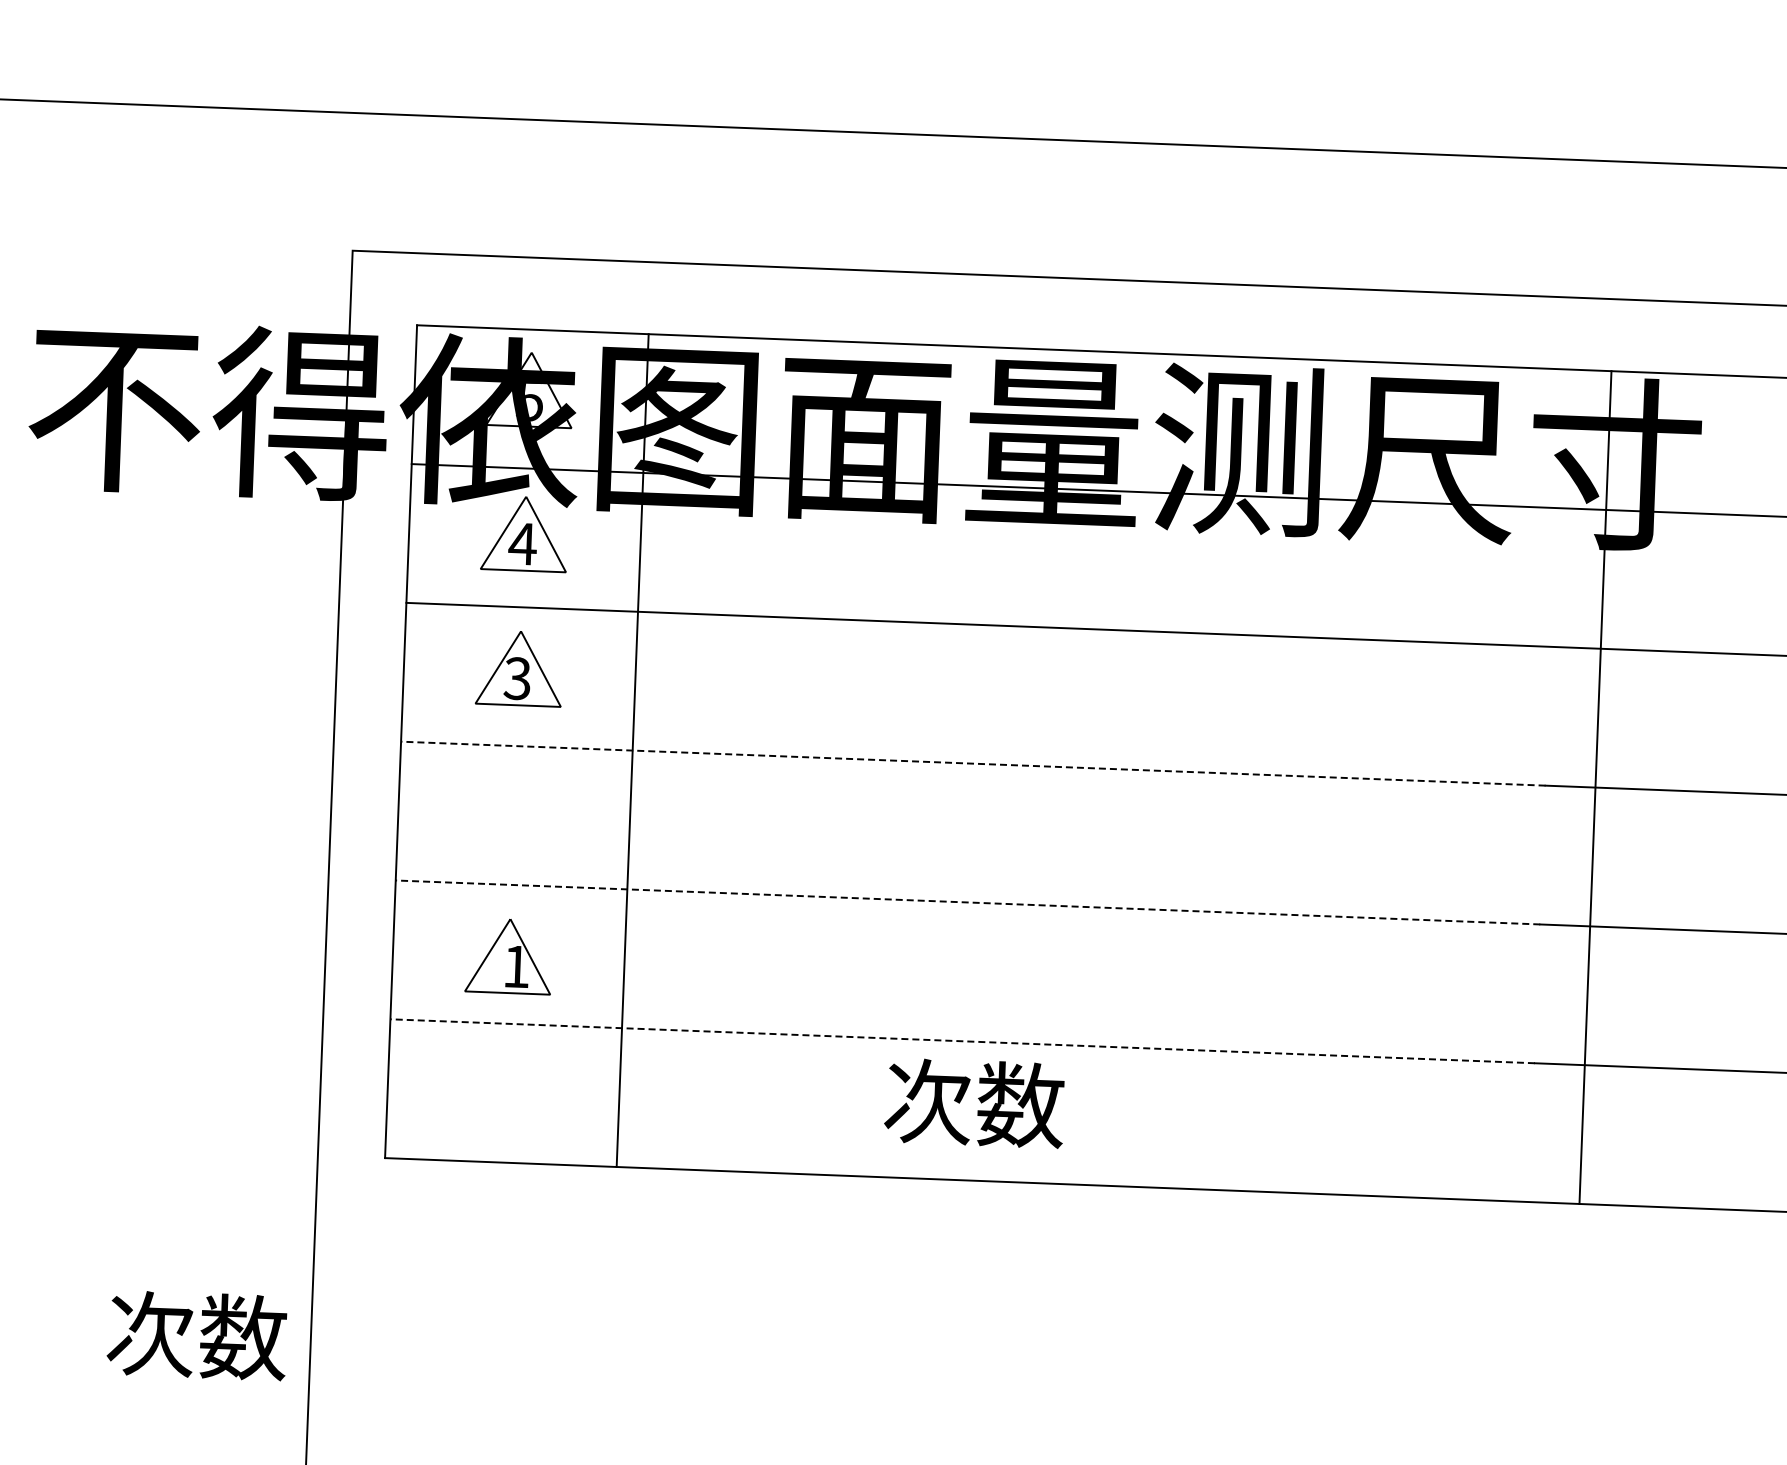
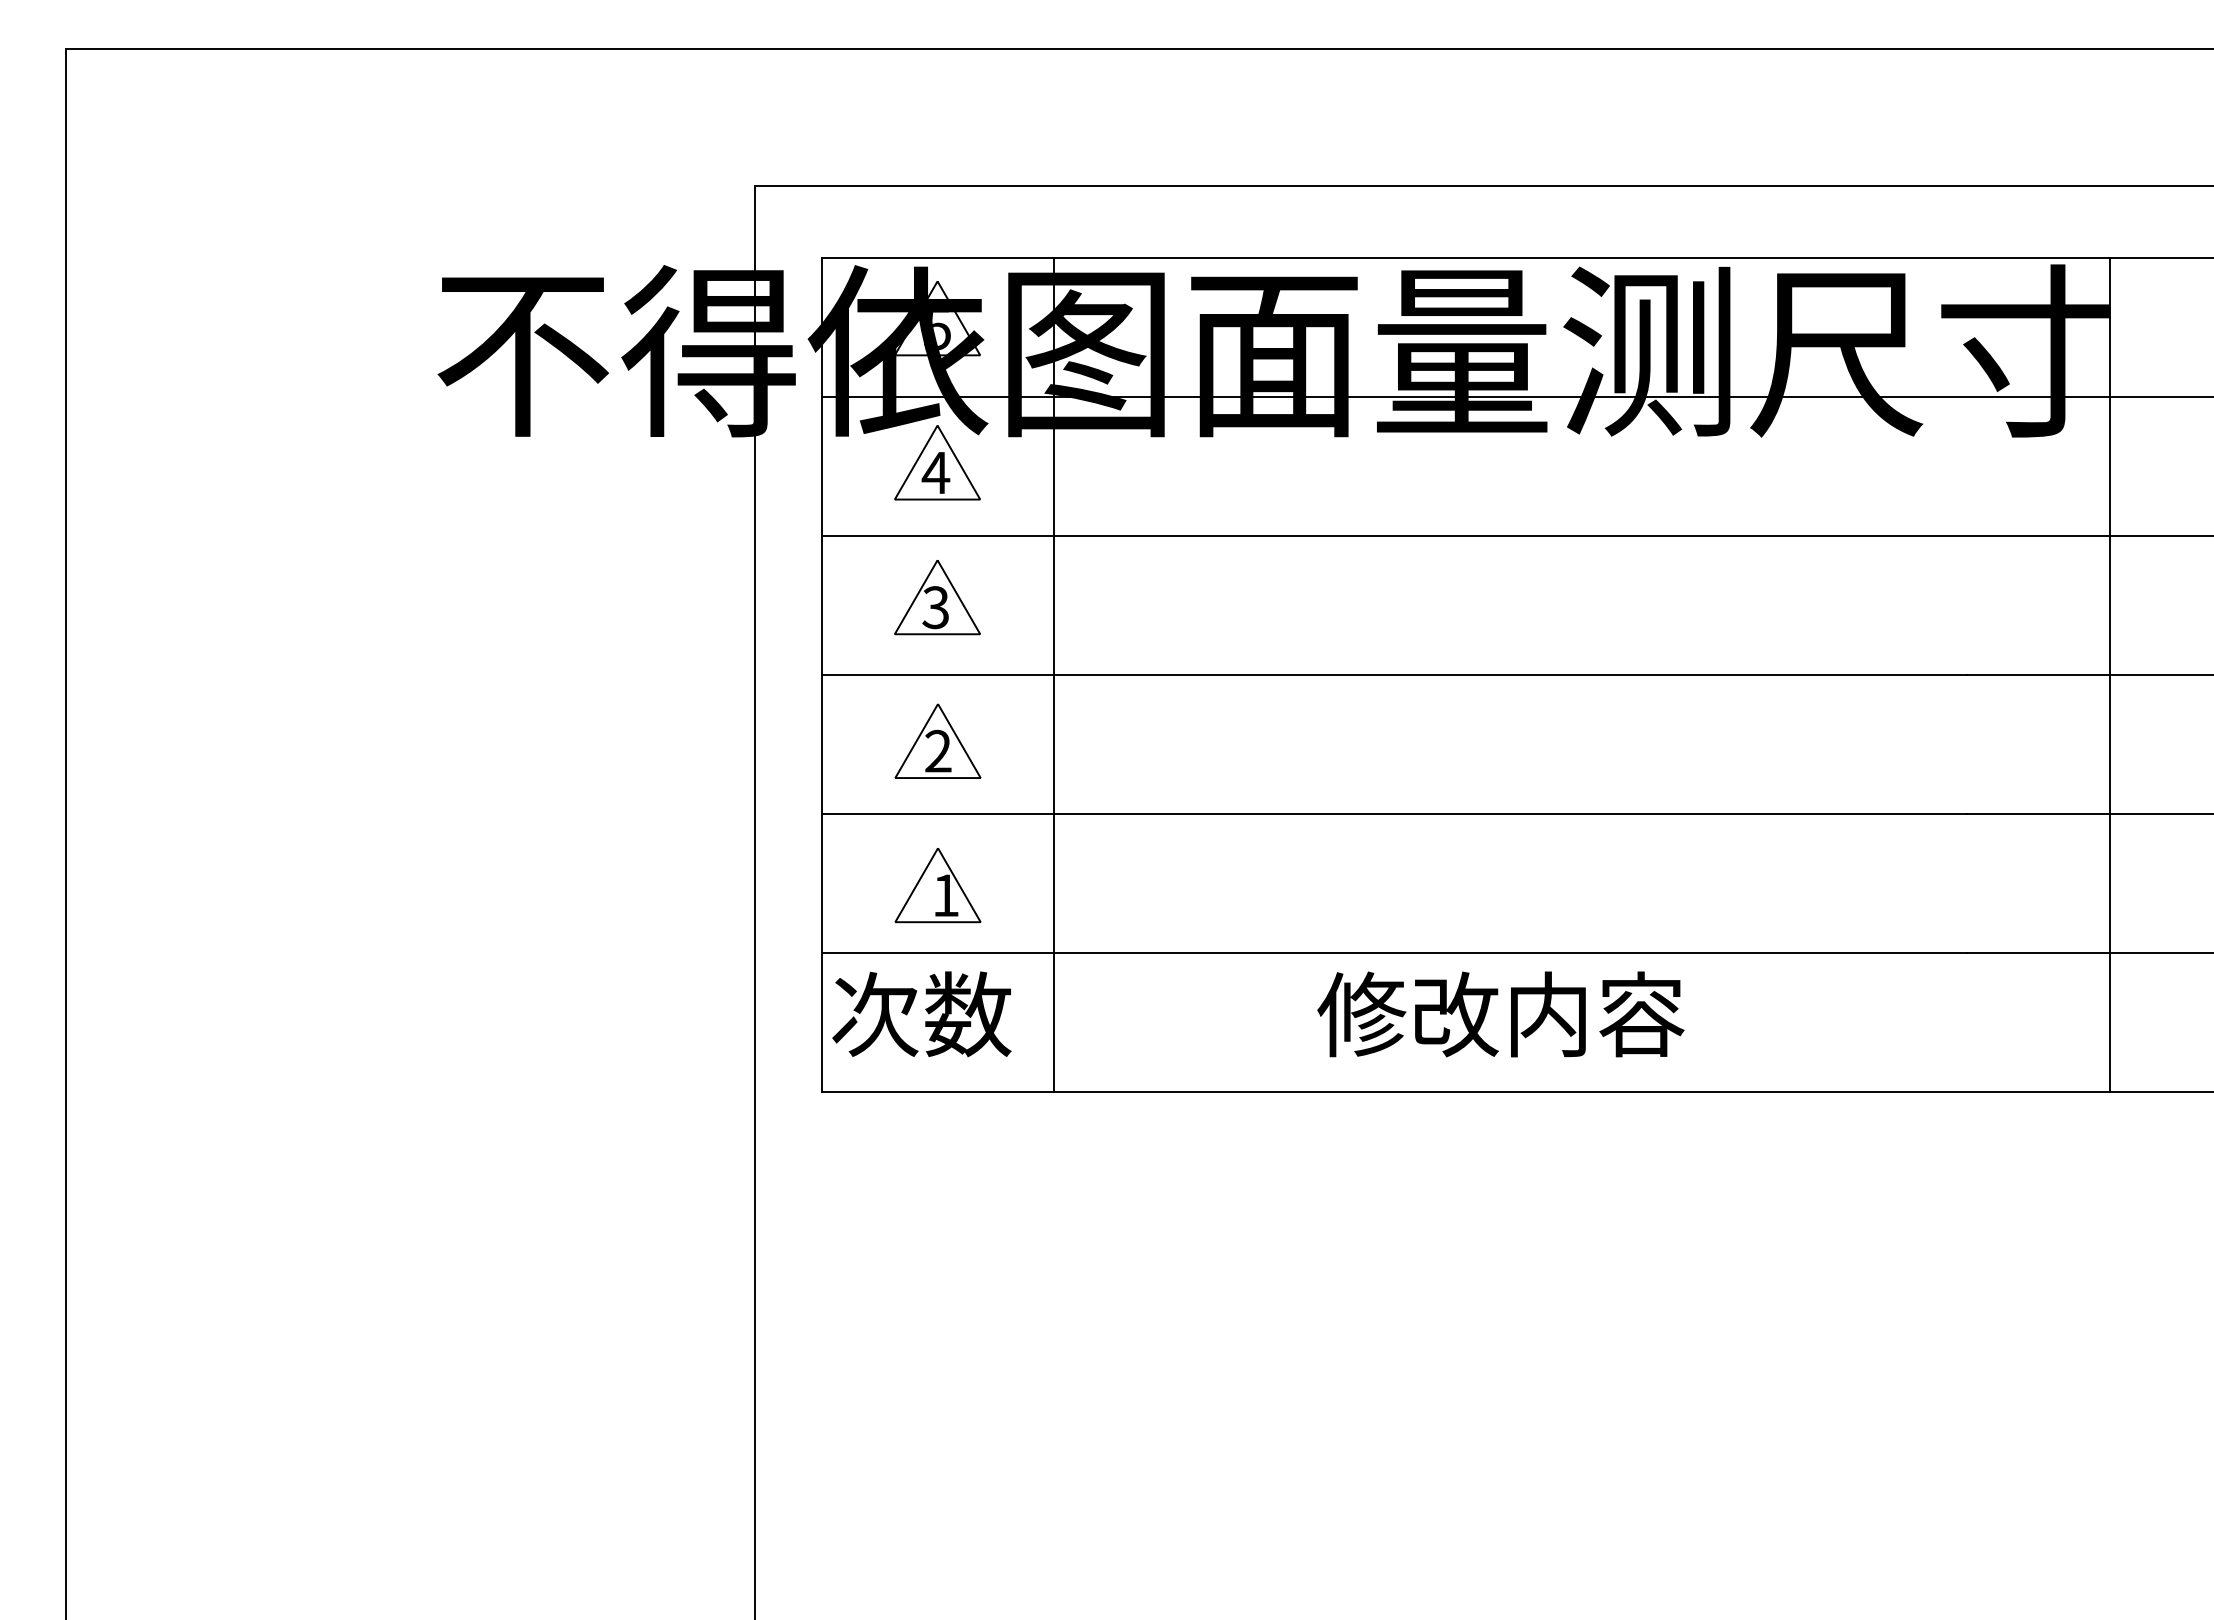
line: (973, 764) -> (1394, 675), dashed -> solid
line: (1595, 786) -> (2110, 674), moved
part: (514, 811) -> (937, 740), added
line: (967, 902) -> (1394, 814), dashed -> solid
line: (962, 1040) -> (1394, 952), dashed -> solid
text: (1066, 1106) -> (1500, 1014), 次数 -> 修改内容
text: (196, 1335) -> (921, 1014), moved

